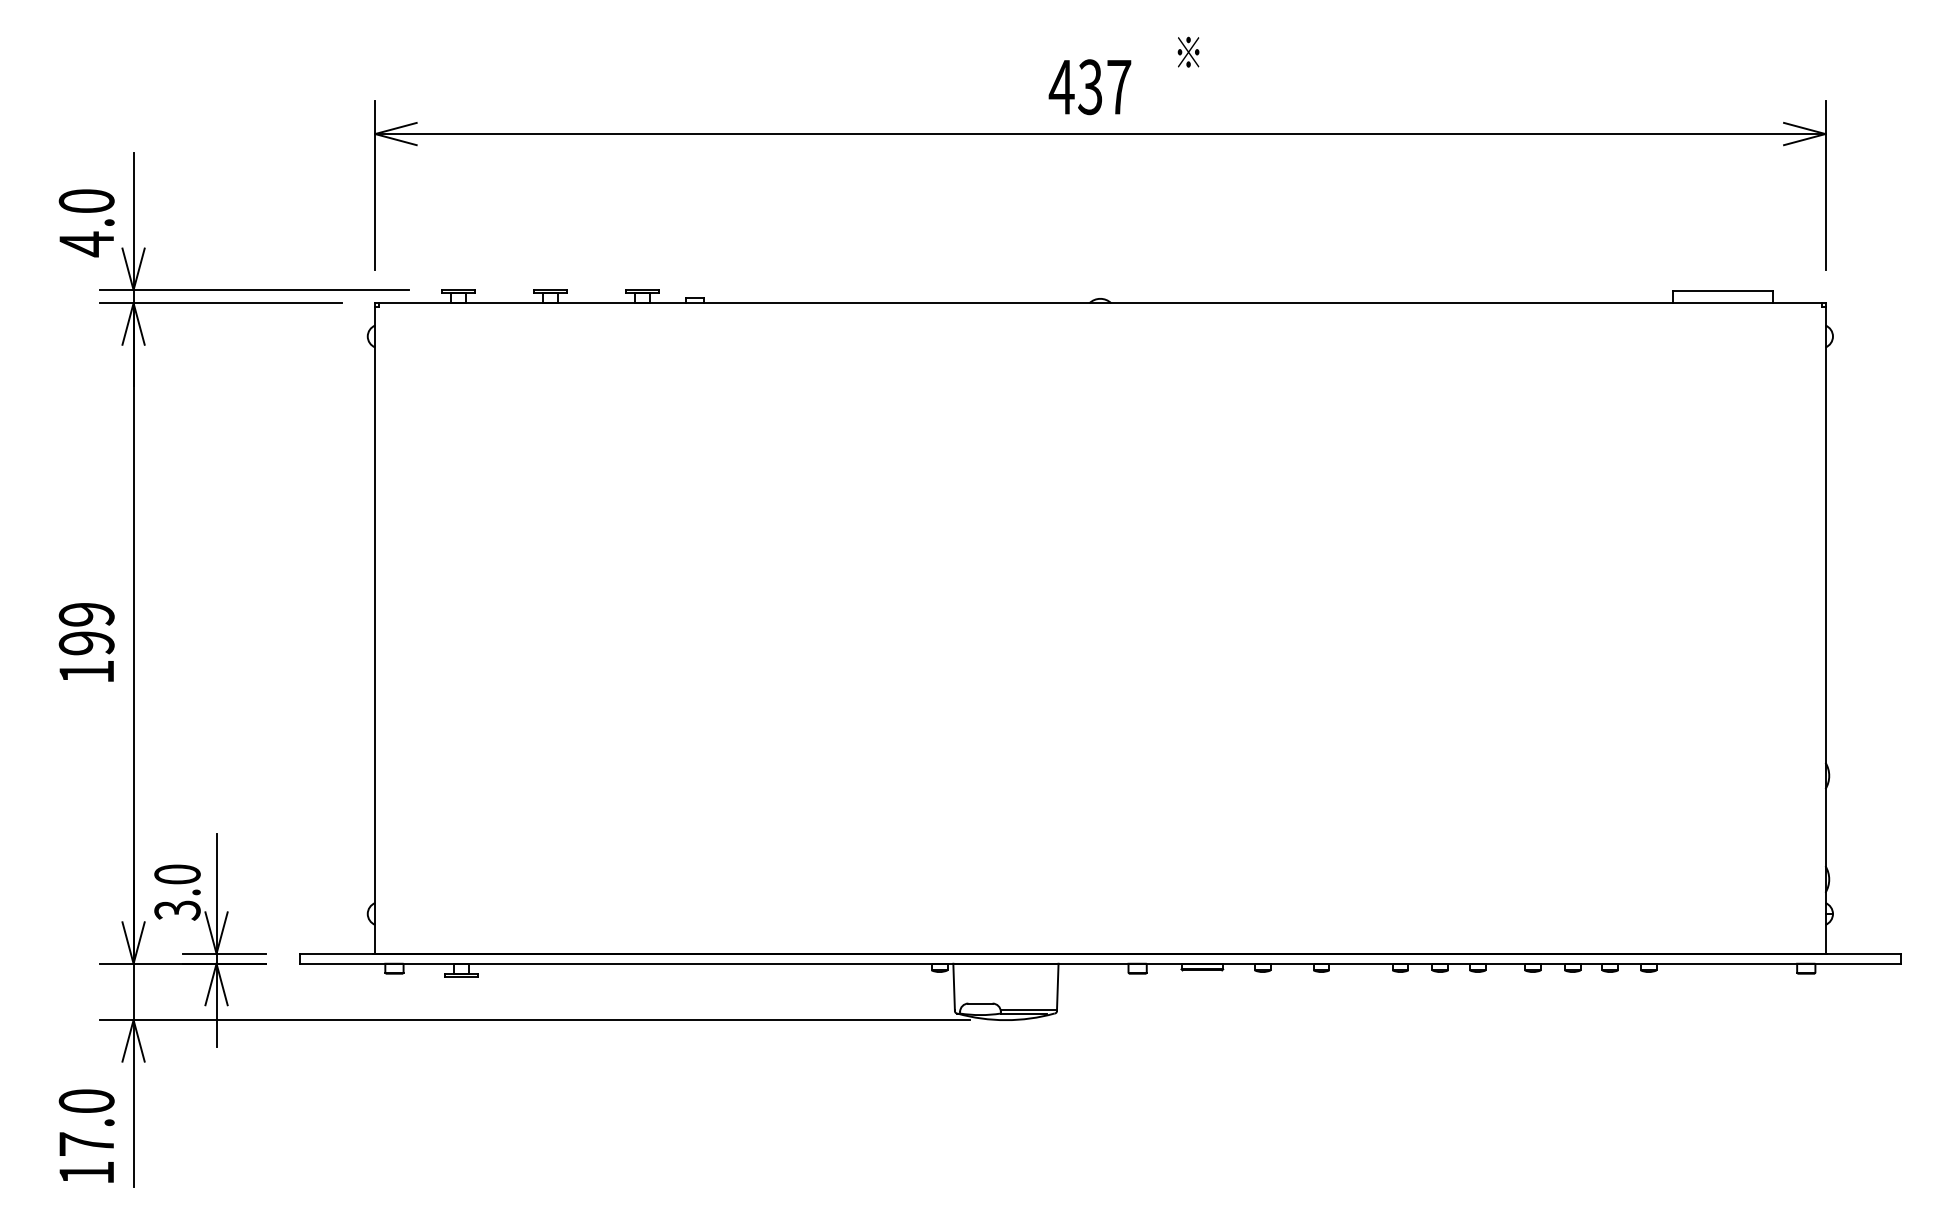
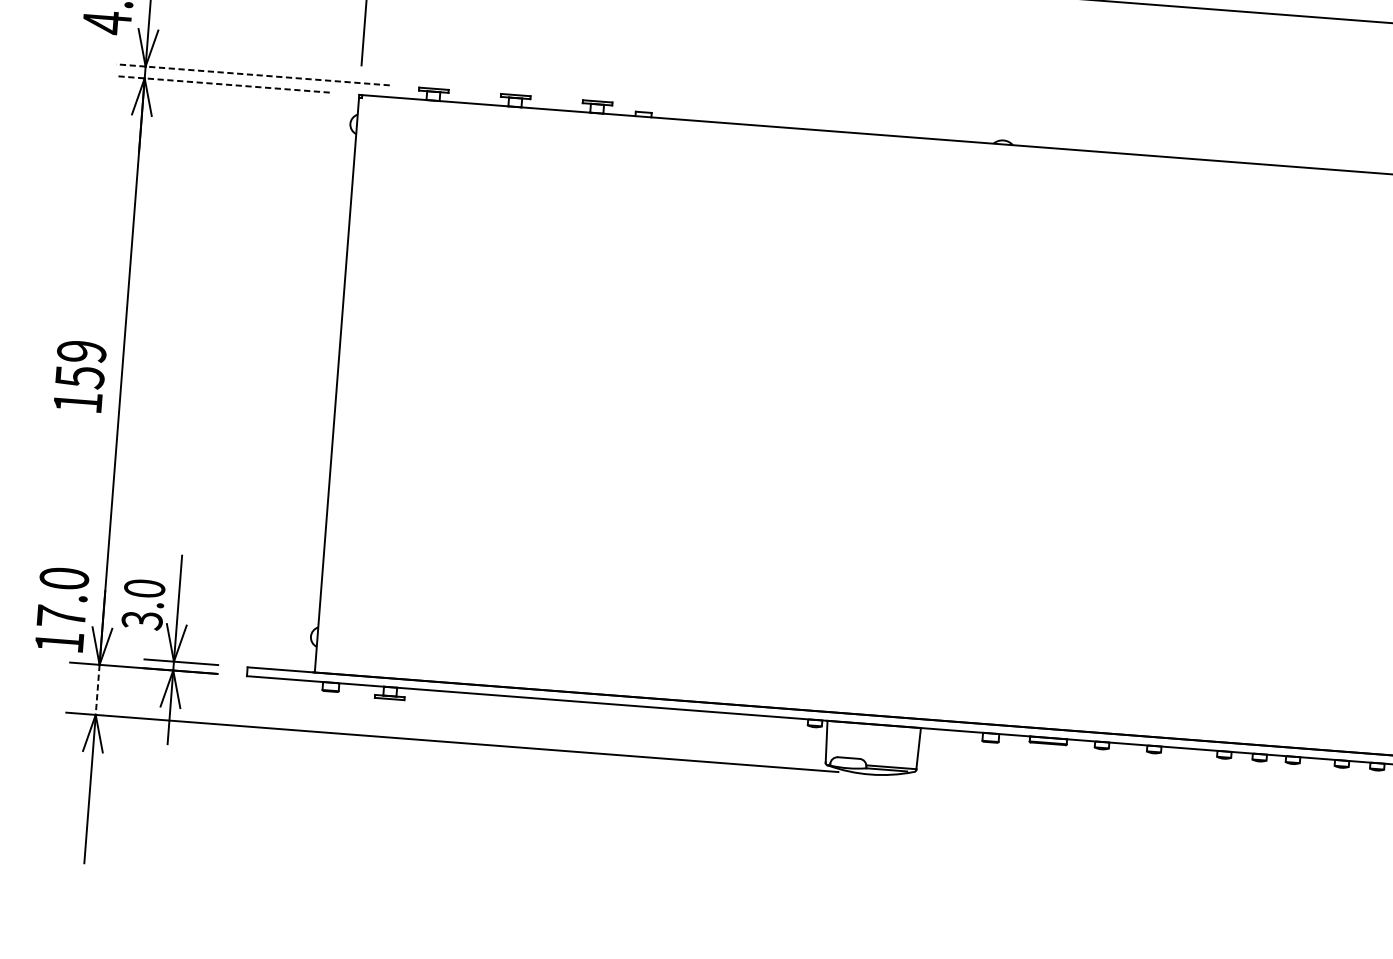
line: (253, 290) -> (252, 75), solid -> dashed
line: (221, 303) -> (222, 84), solid -> dashed
text: (86, 643) -> (79, 377), 199 -> 159
line: (133, 992) -> (97, 690), solid -> dashed
text: (86, 1135) -> (61, 609), moved

